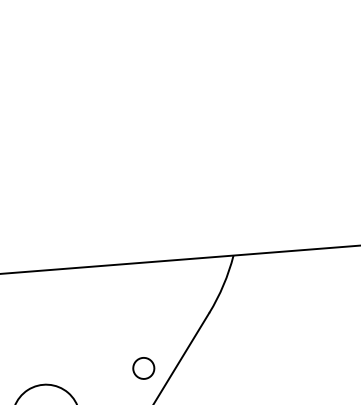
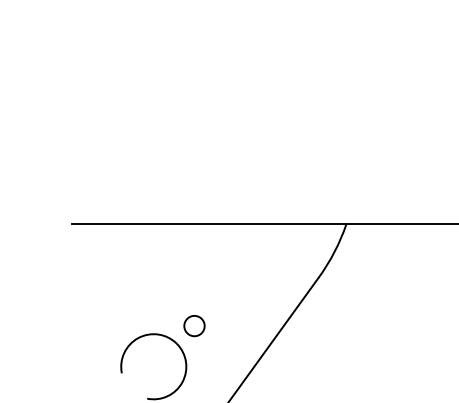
circle: (143, 368) -> (194, 326), moved

